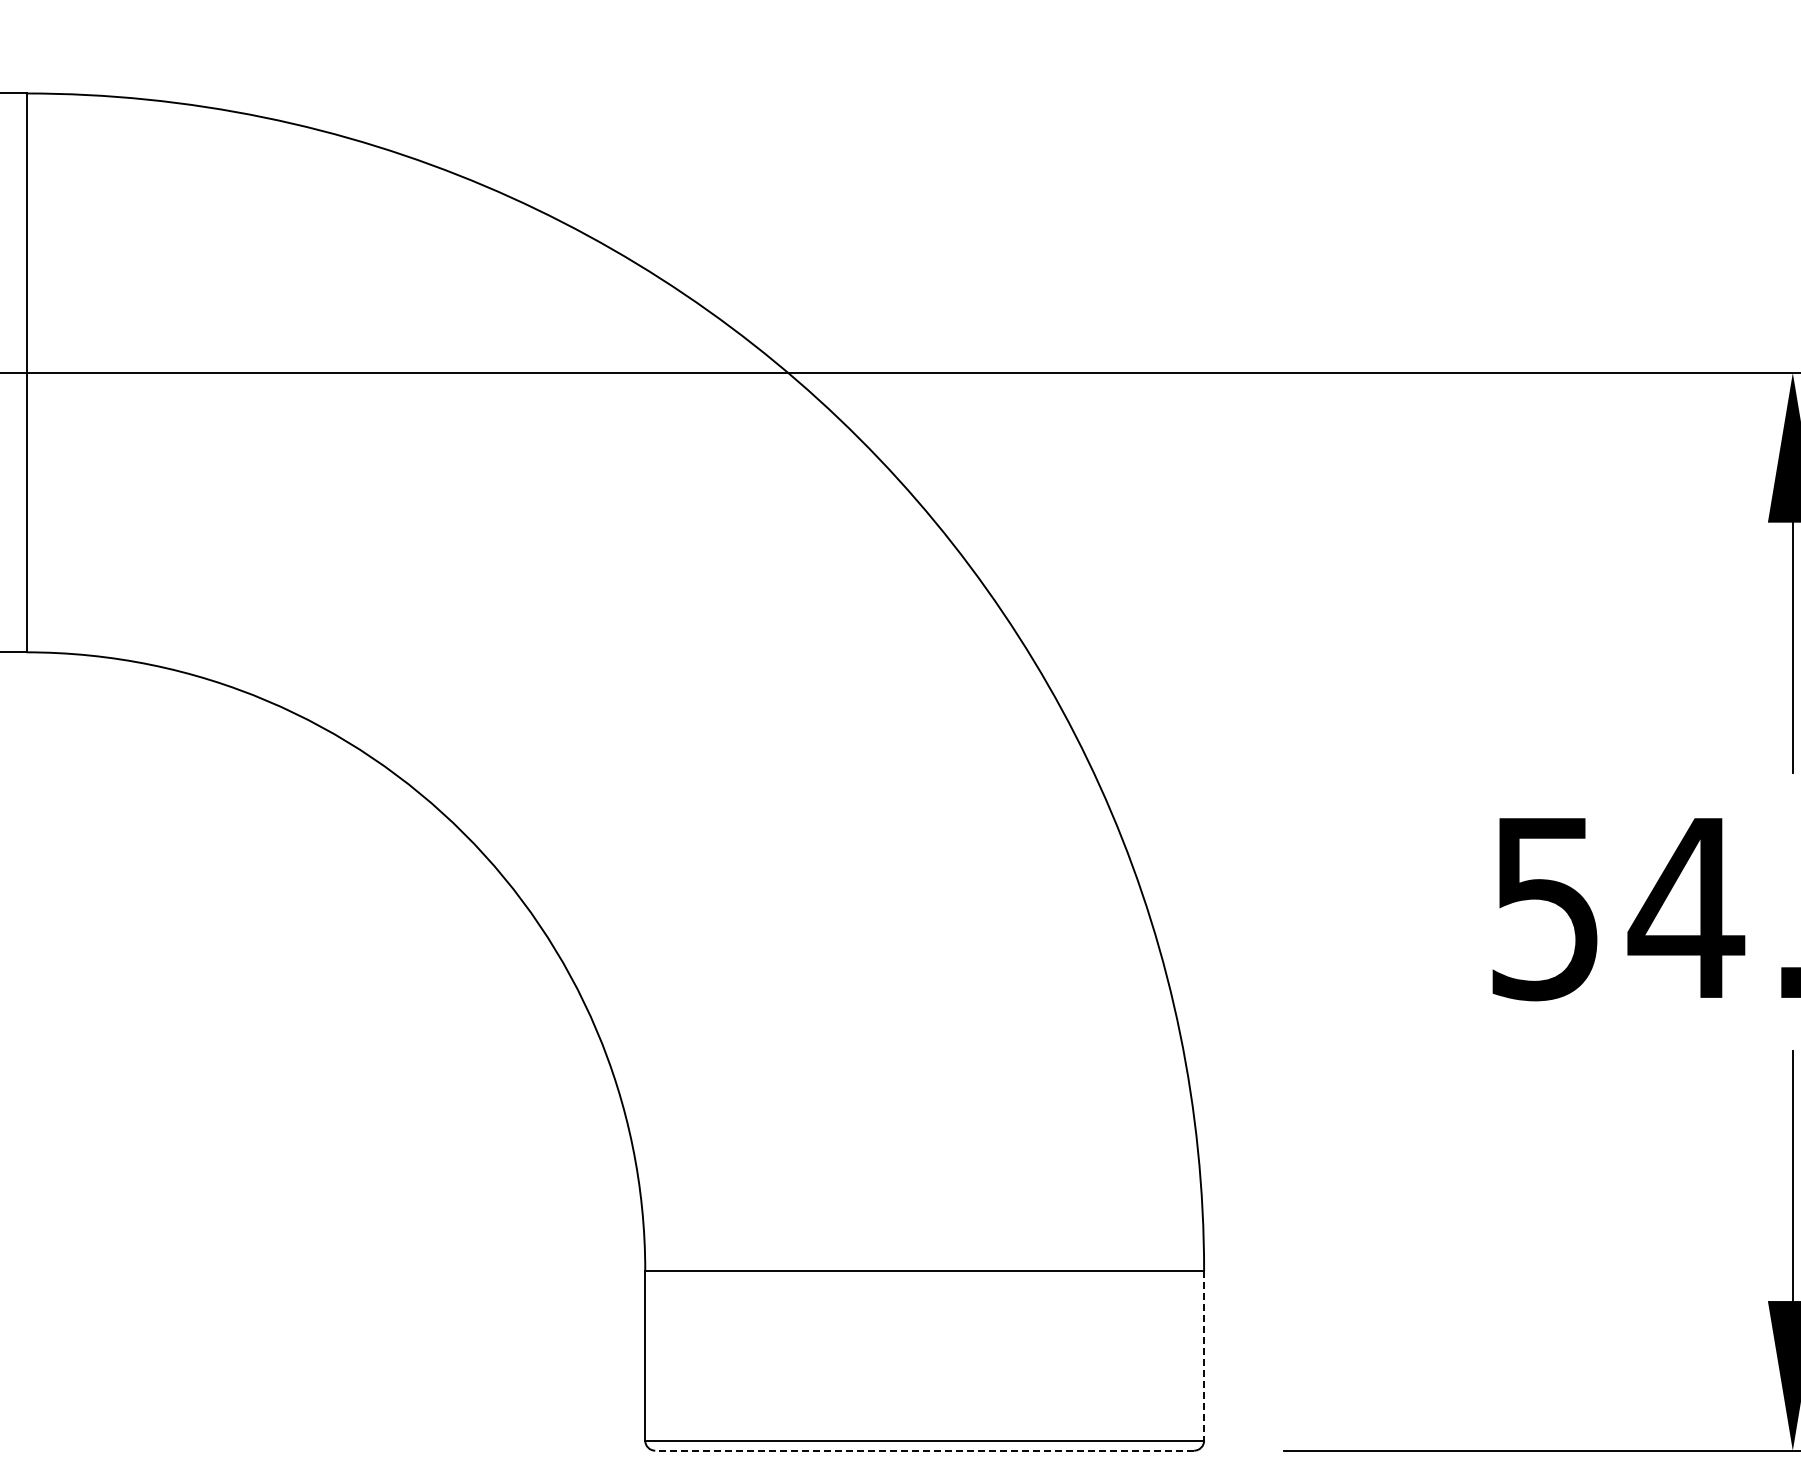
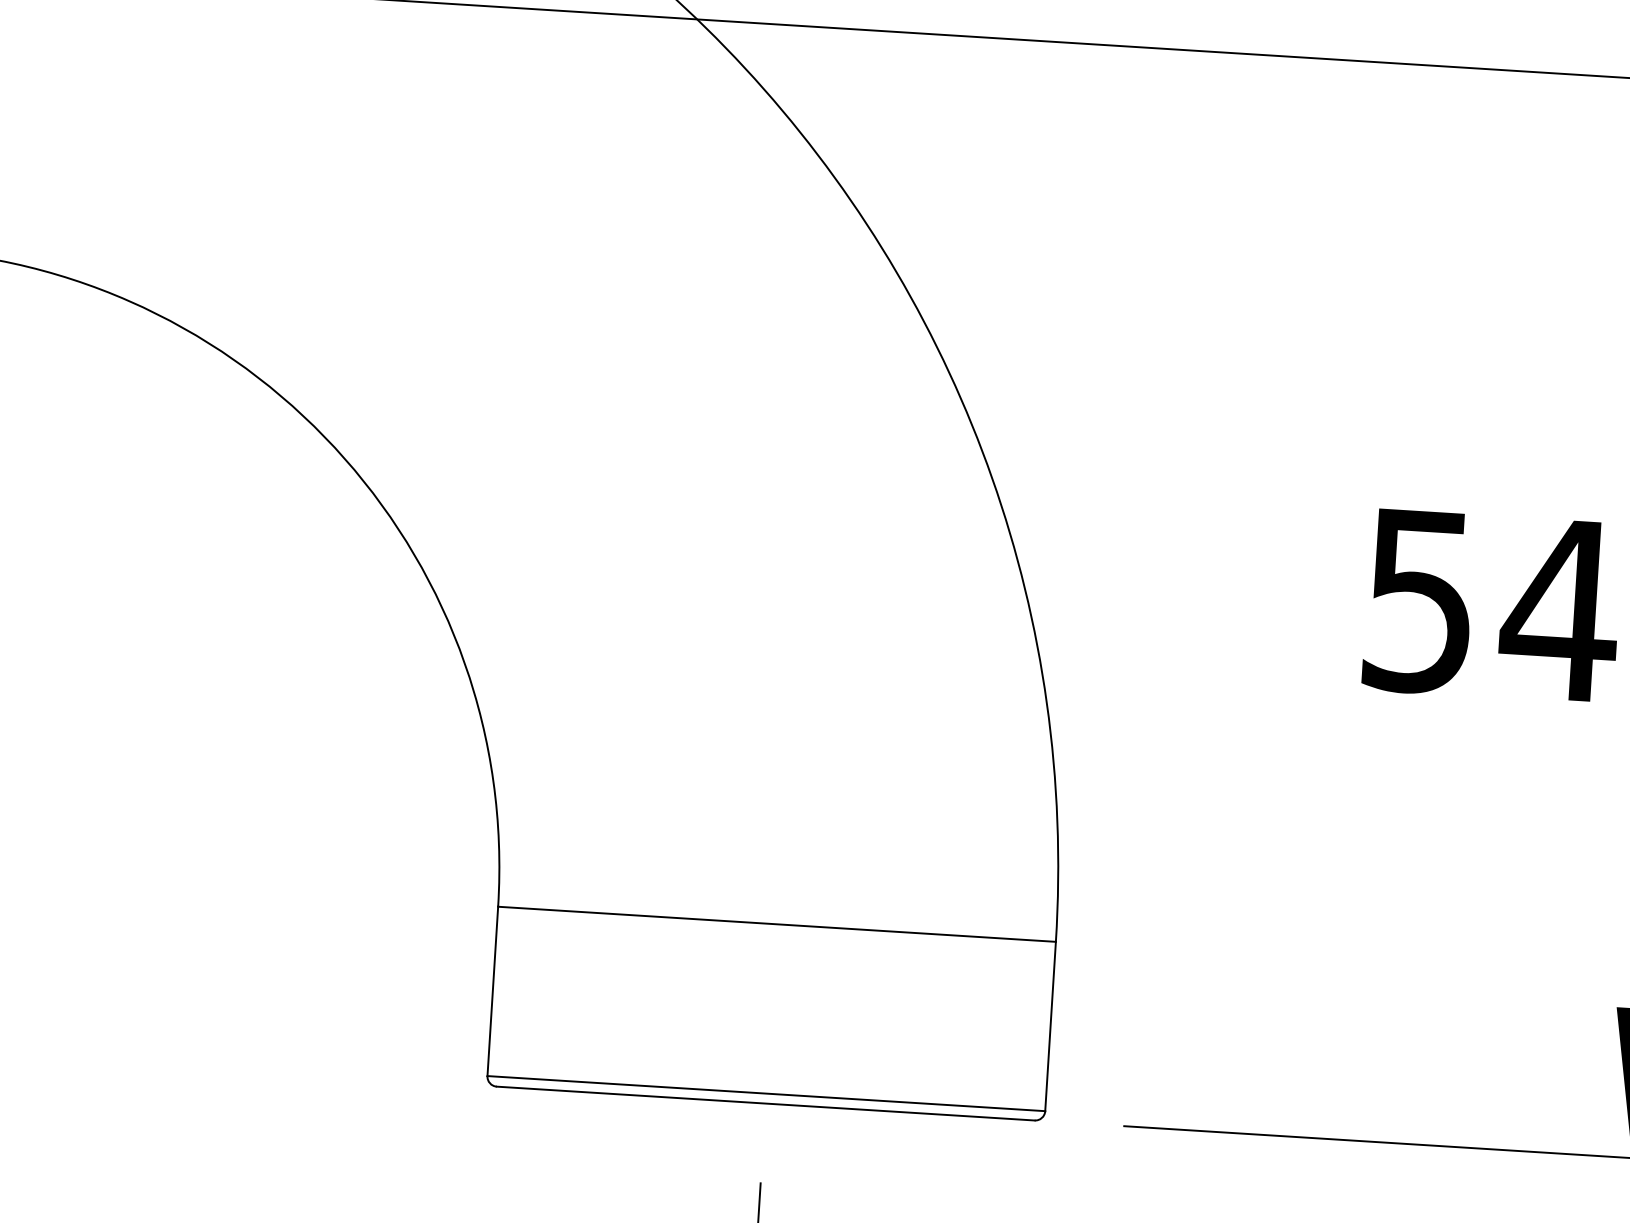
line: (1204, 1355) -> (1050, 1026), dashed -> solid
line: (924, 1450) -> (765, 1103), dashed -> solid

